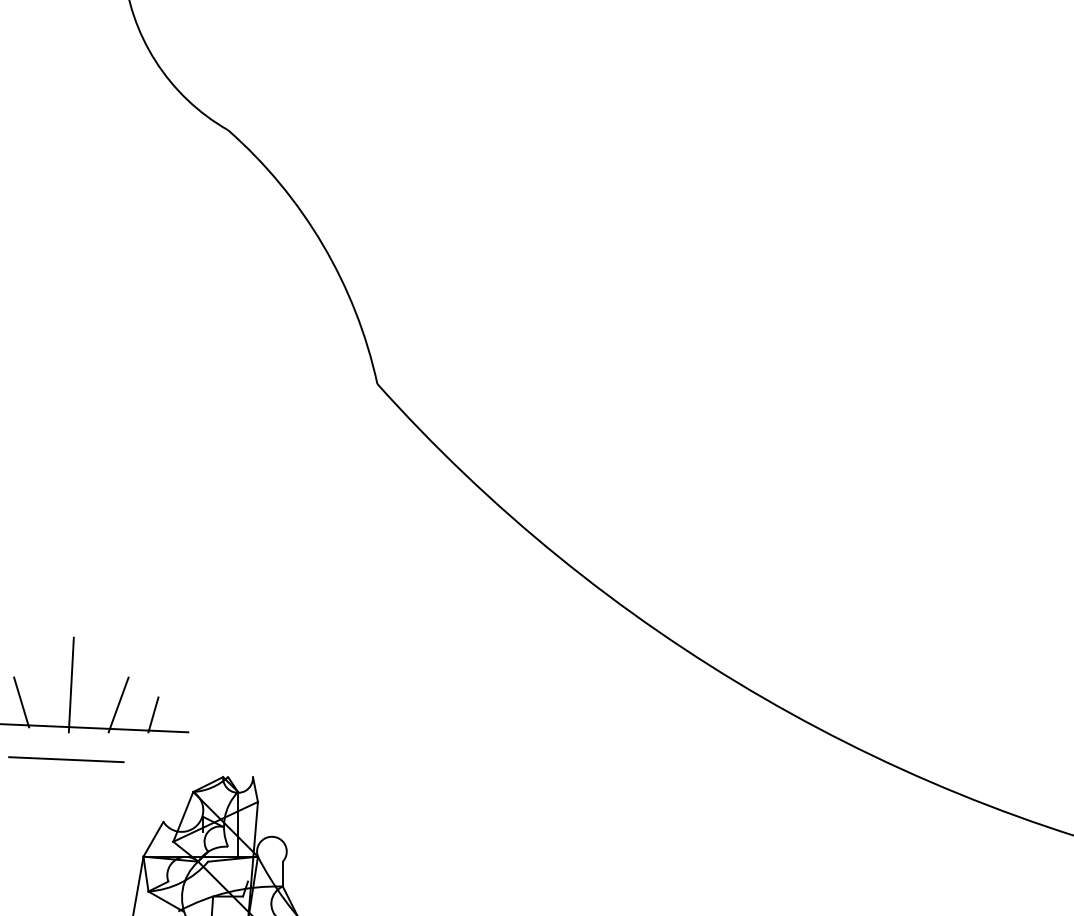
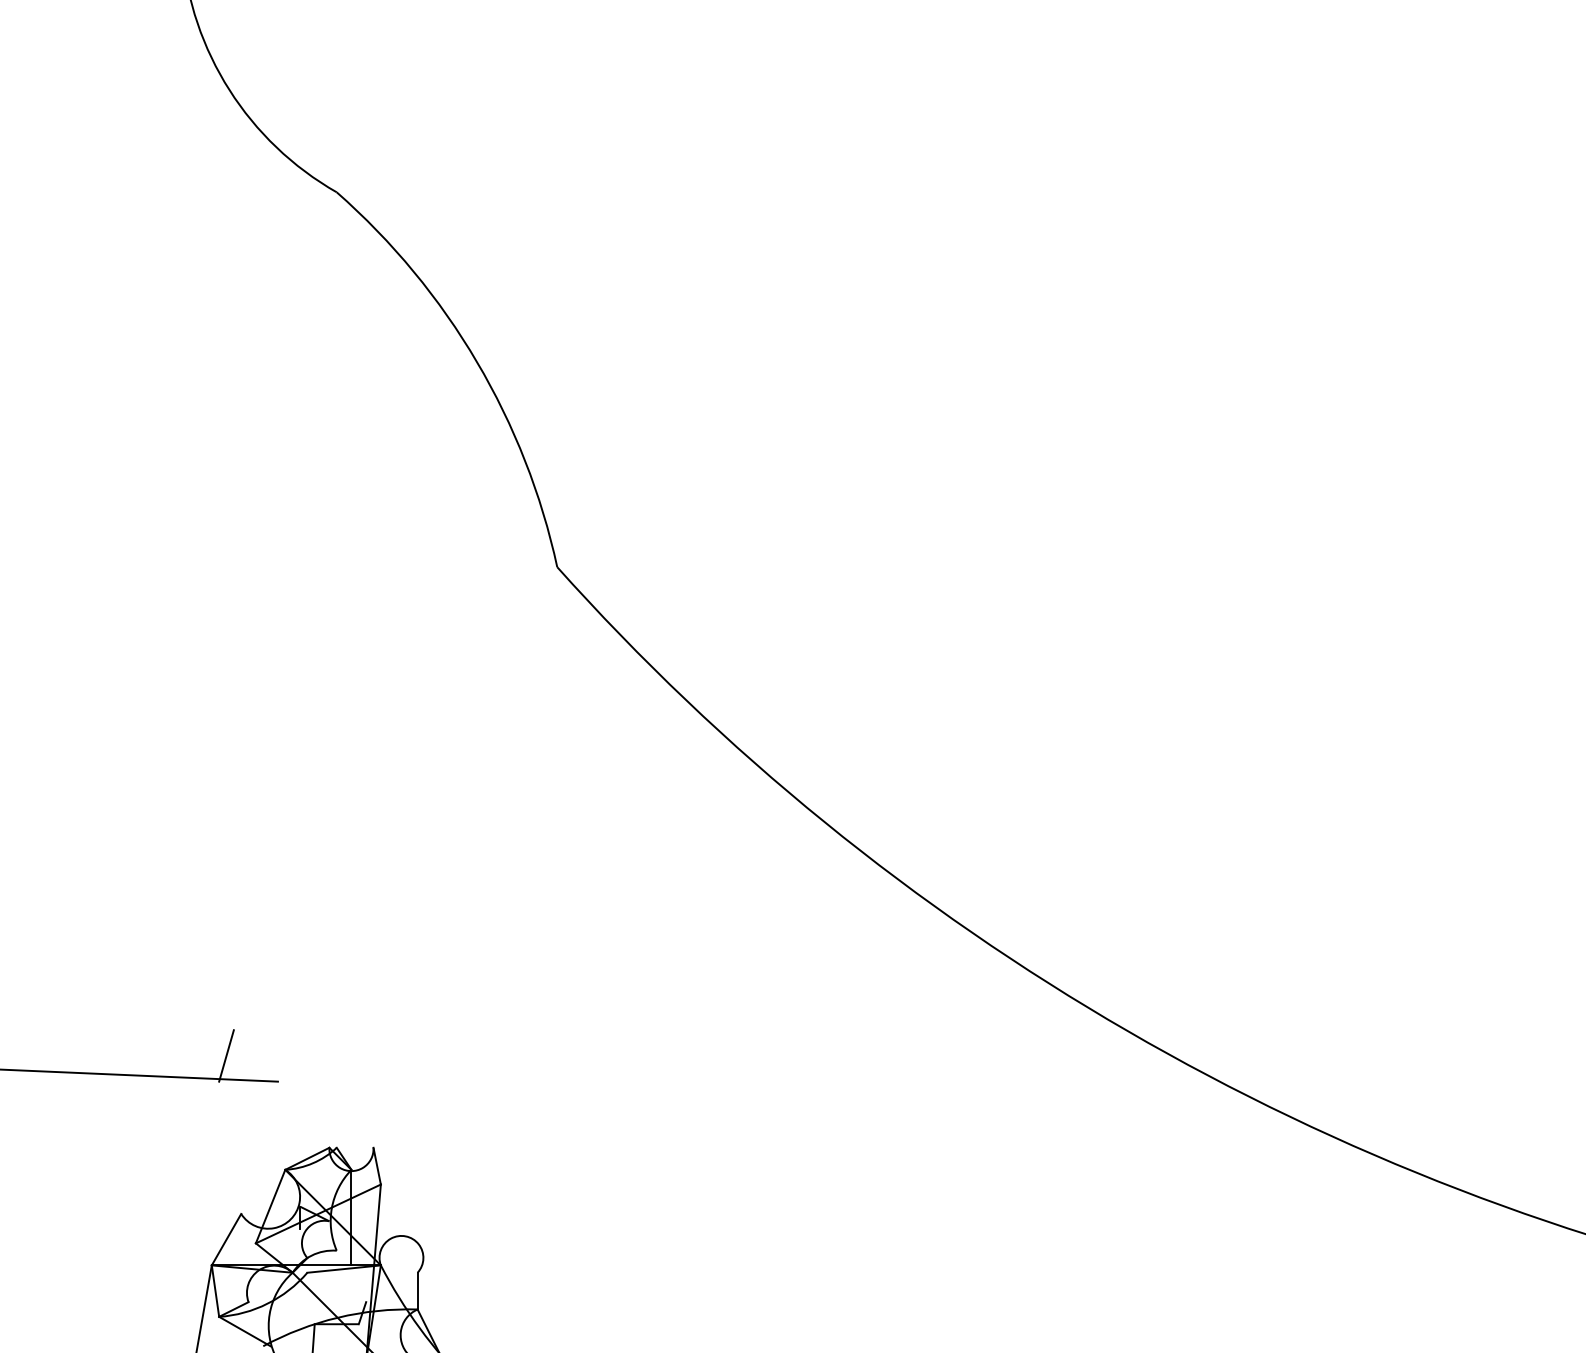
line: (70, 684) -> (103, 1011), removed
line: (21, 702) -> (31, 1037), removed
line: (118, 704) -> (174, 1040), removed
line: (66, 759) -> (98, 1121), removed

